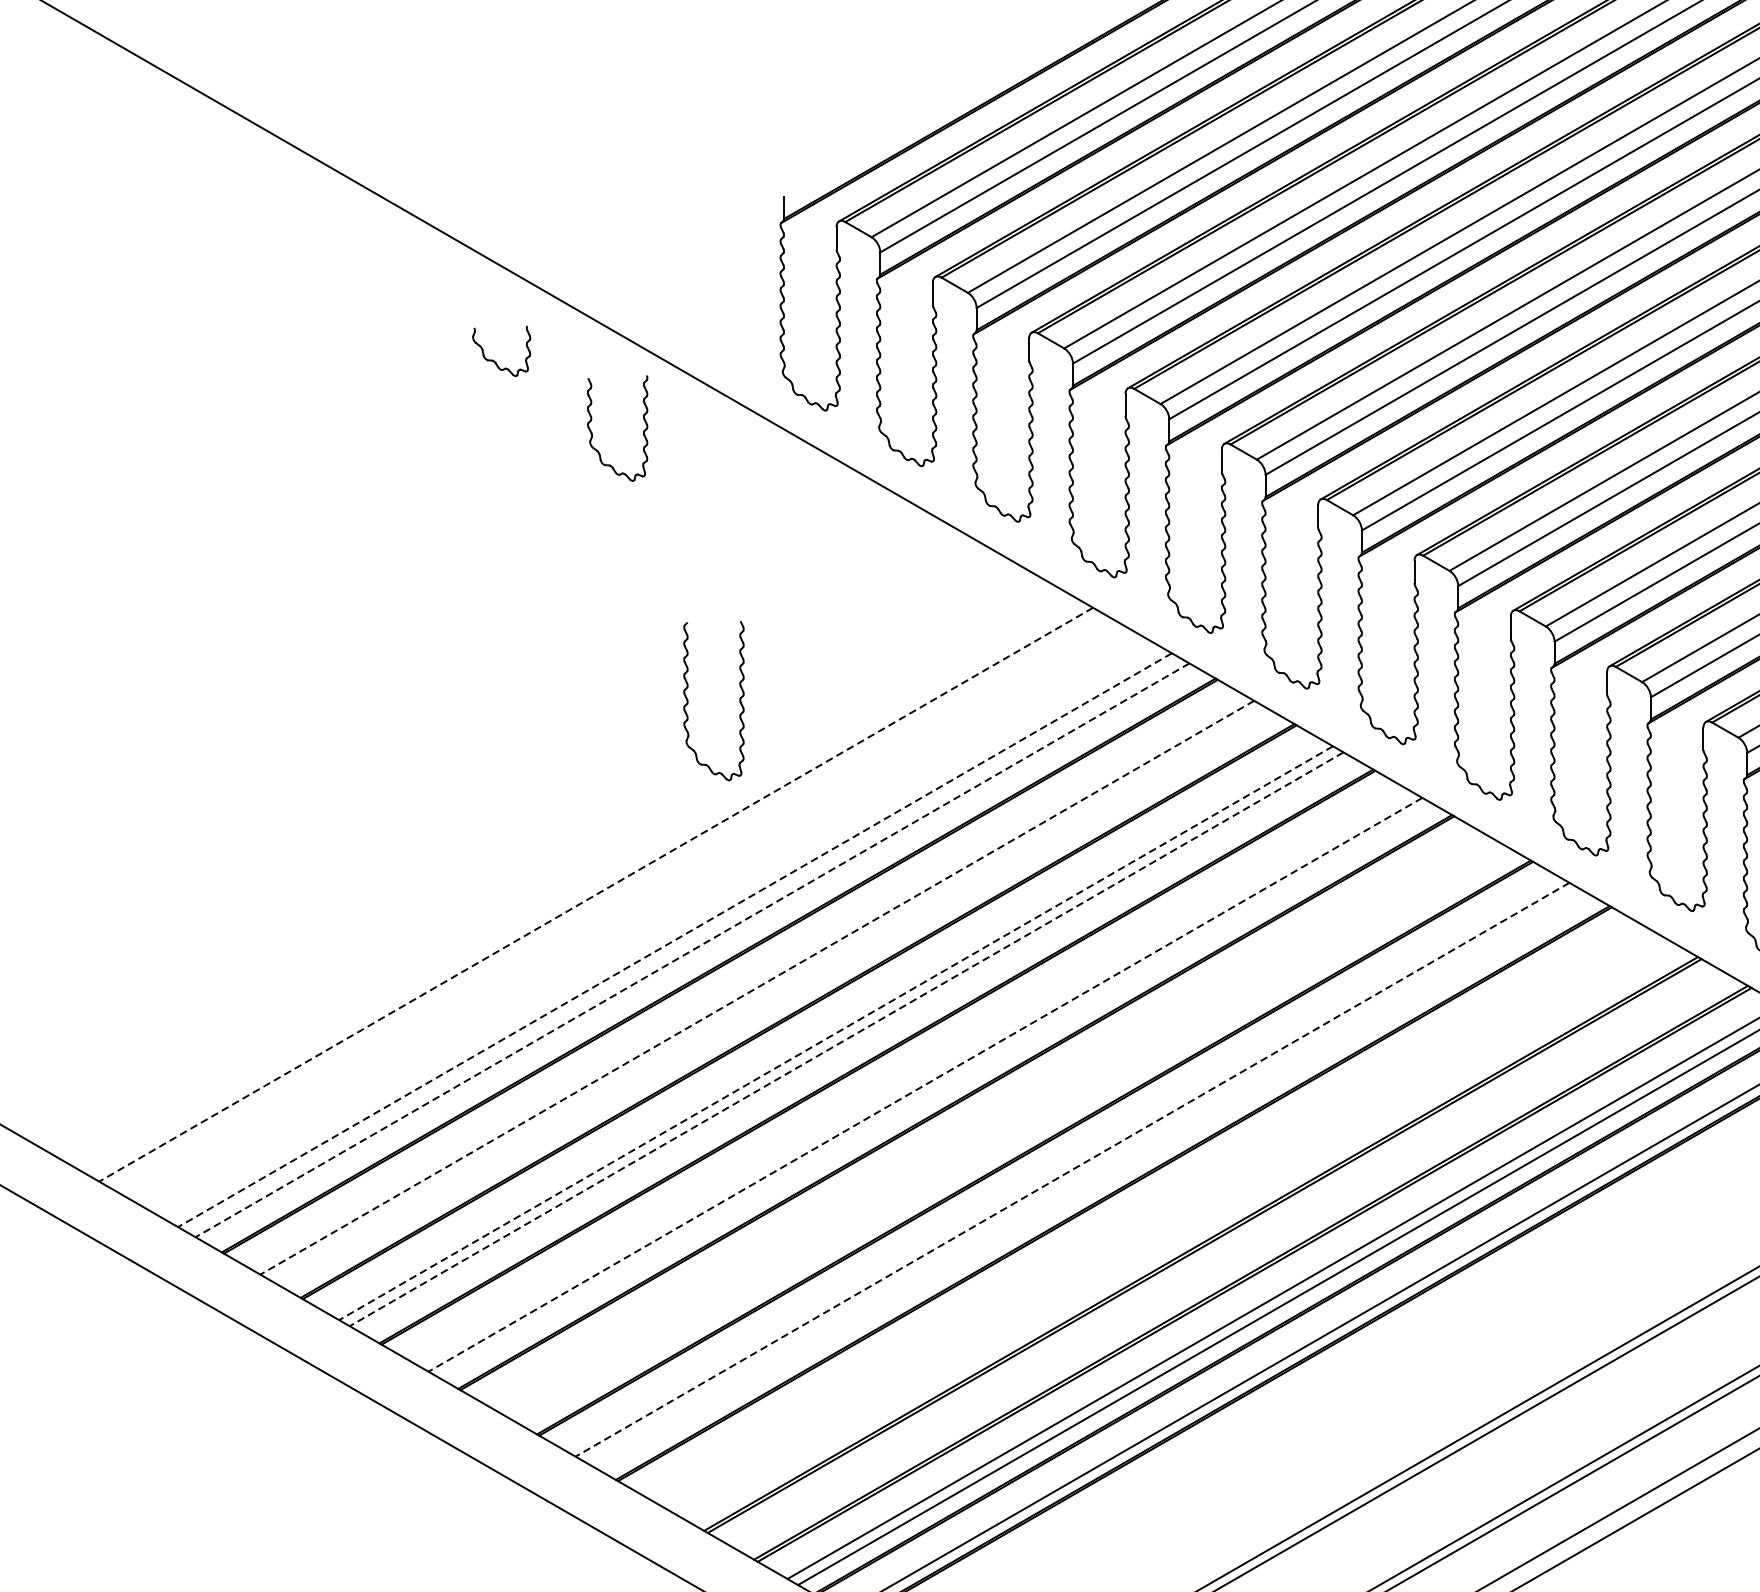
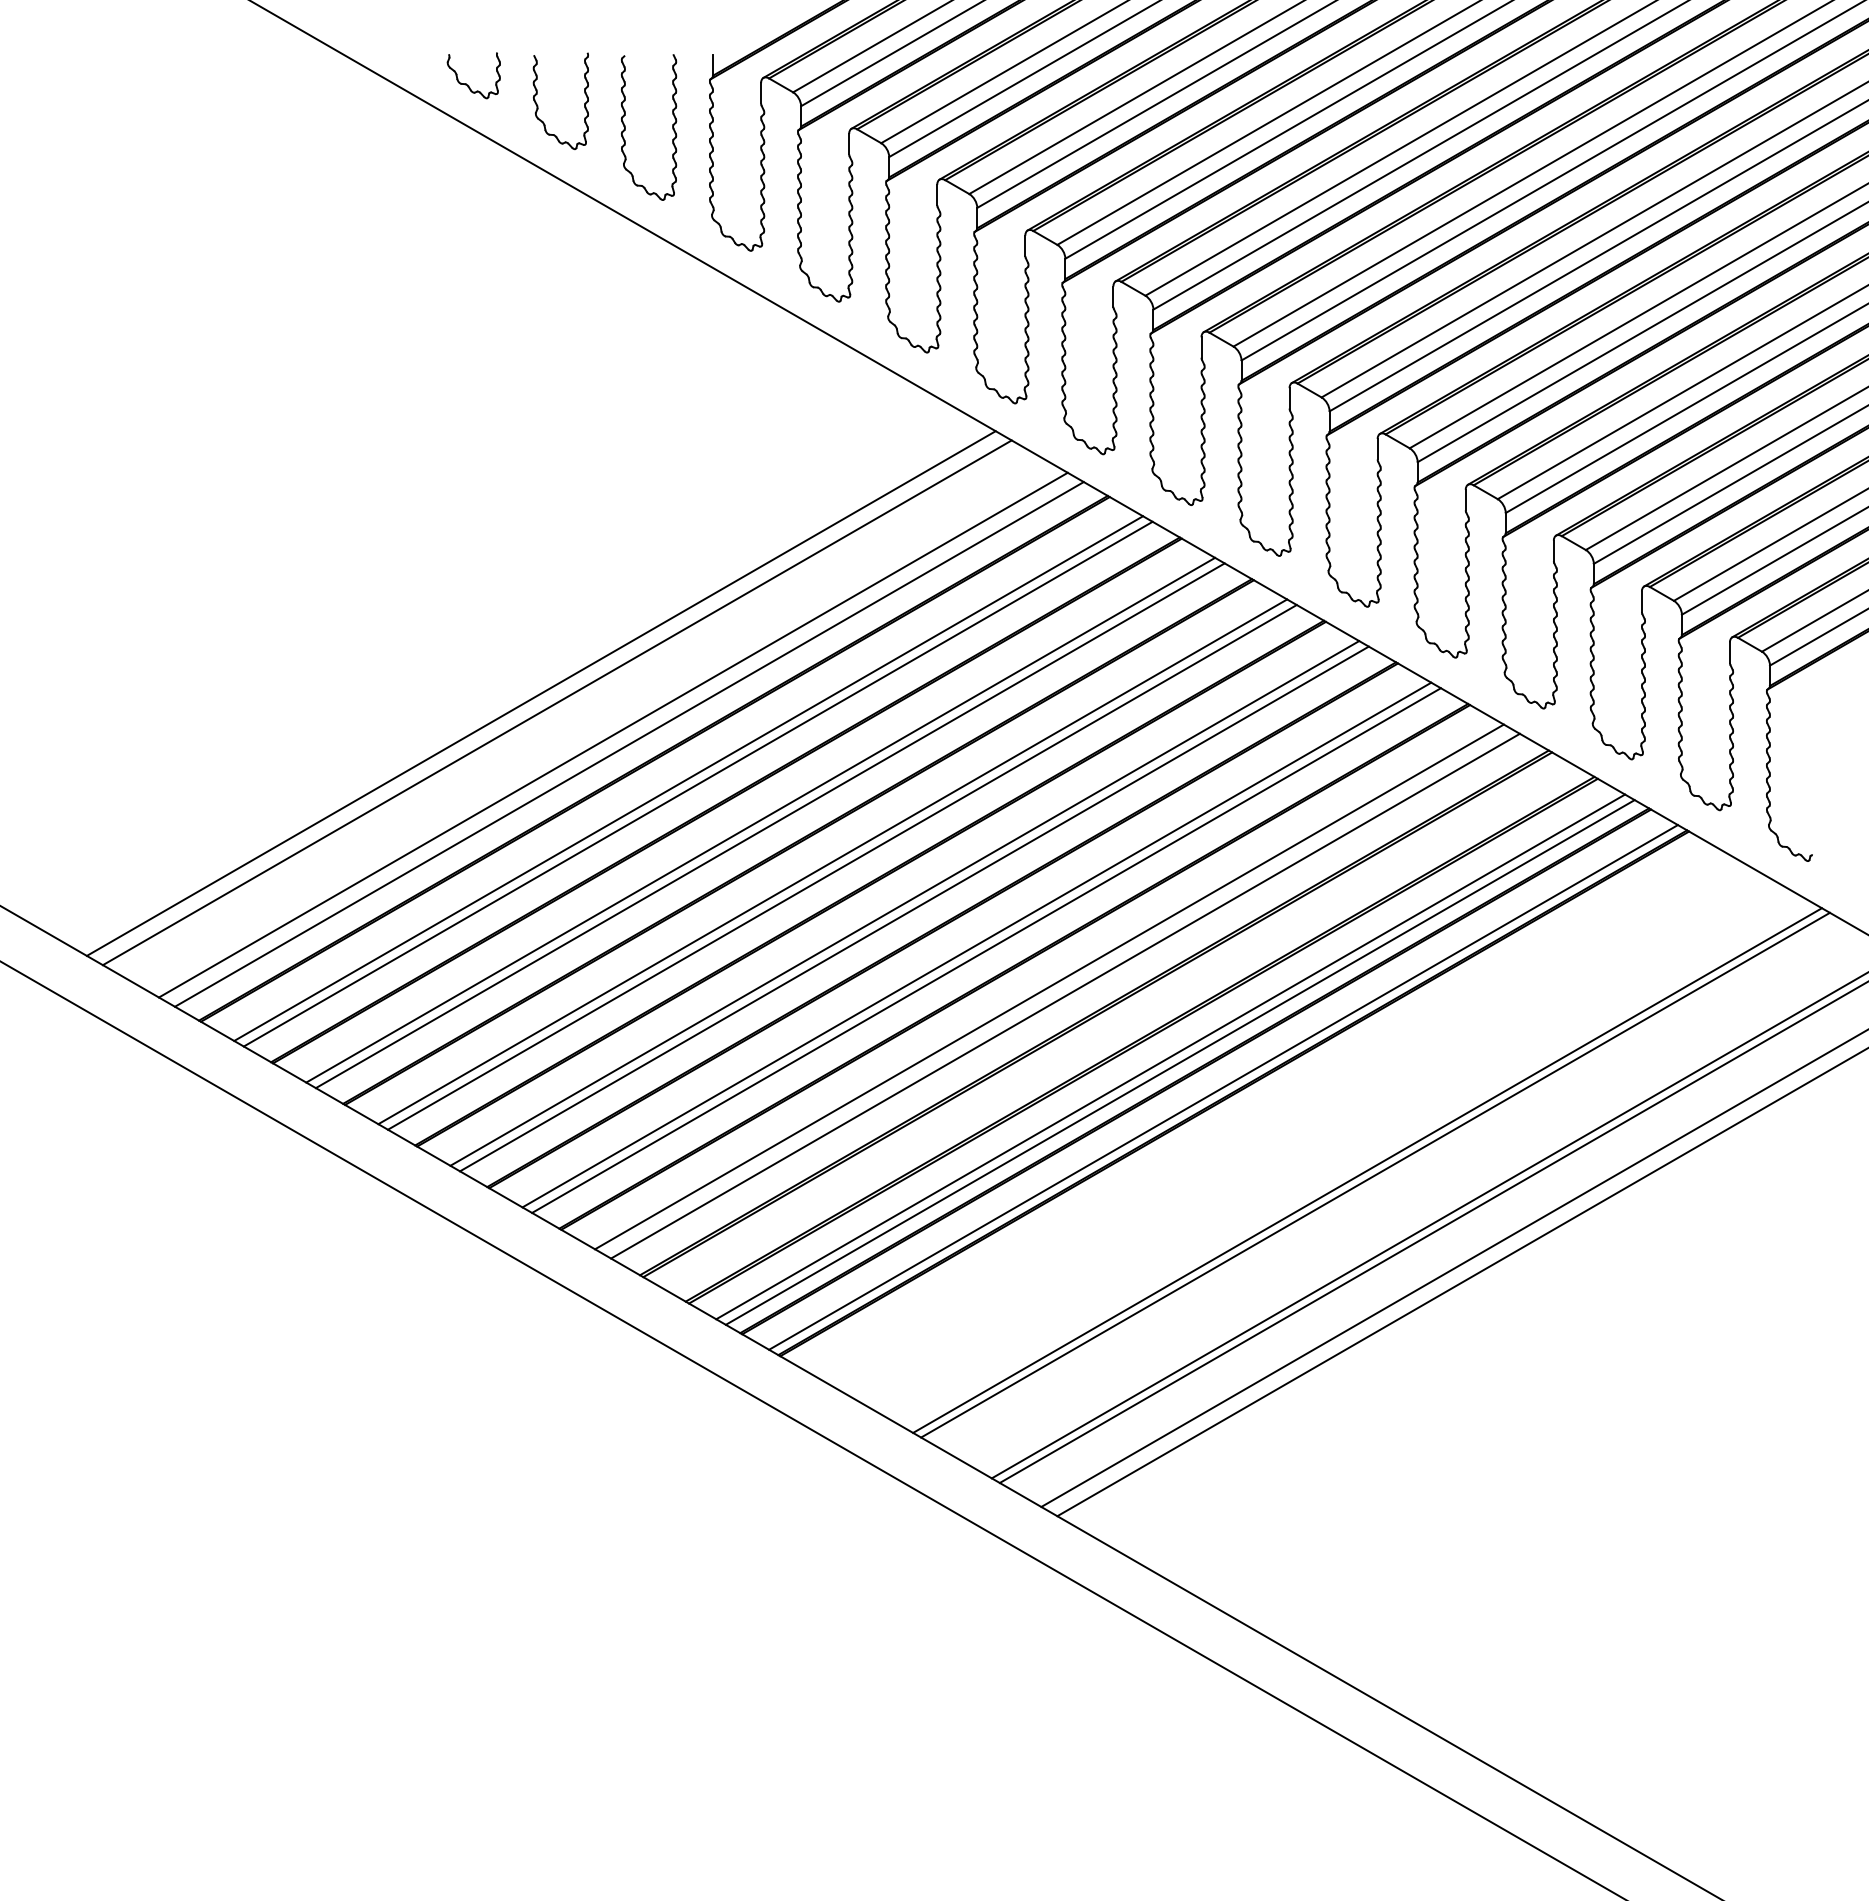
part: (493, 359) -> (466, 83), moved
part: (593, 433) -> (538, 105), moved
part: (688, 701) -> (625, 127), moved
line: (596, 894) -> (541, 693), dashed -> solid
line: (612, 904) -> (556, 702), added
line: (675, 940) -> (613, 735), dashed -> solid
line: (692, 950) -> (629, 744), dashed -> solid
line: (757, 987) -> (688, 778), dashed -> solid
line: (766, 993) -> (697, 783), added
line: (835, 1033) -> (760, 820), dashed -> solid
line: (846, 1039) -> (770, 825), dashed -> solid
line: (914, 1078) -> (832, 861), added
line: (925, 1084) -> (842, 867), dashed -> solid
line: (993, 1124) -> (904, 903), added
line: (1004, 1129) -> (914, 908), added
line: (1072, 1170) -> (976, 945), dashed -> solid
line: (1083, 1175) -> (986, 950), added
line: (1151, 1215) -> (1049, 986), added
line: (1169, 1224) -> (1065, 995), added

